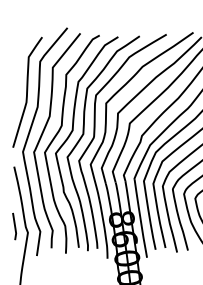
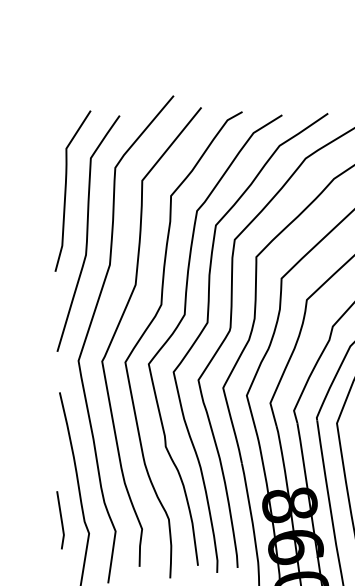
curve: (17, 72) -> (66, 191), added

